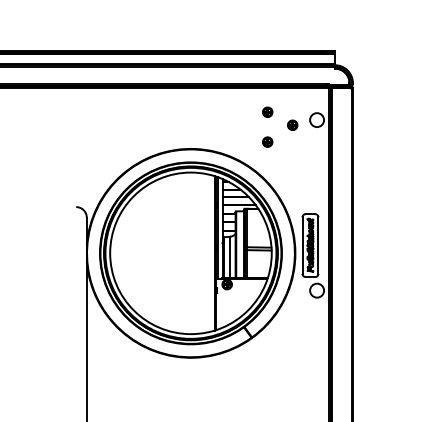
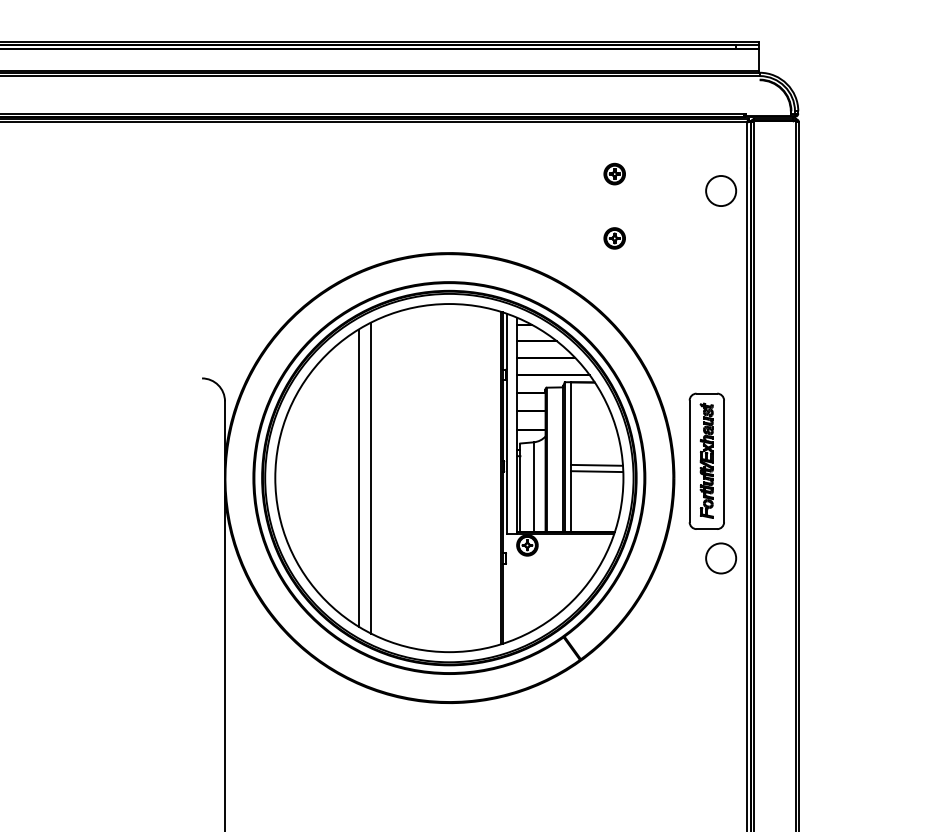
part: (292, 124) -> (668, 200), removed
line: (148, 253) -> (357, 478), added
line: (154, 253) -> (370, 478), added

